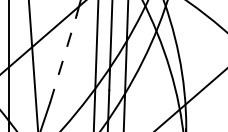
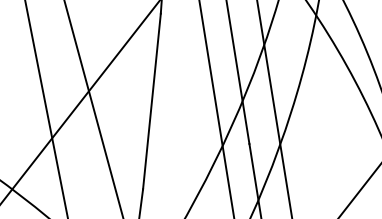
line: (63, 58) -> (151, 101), dashed -> solid

